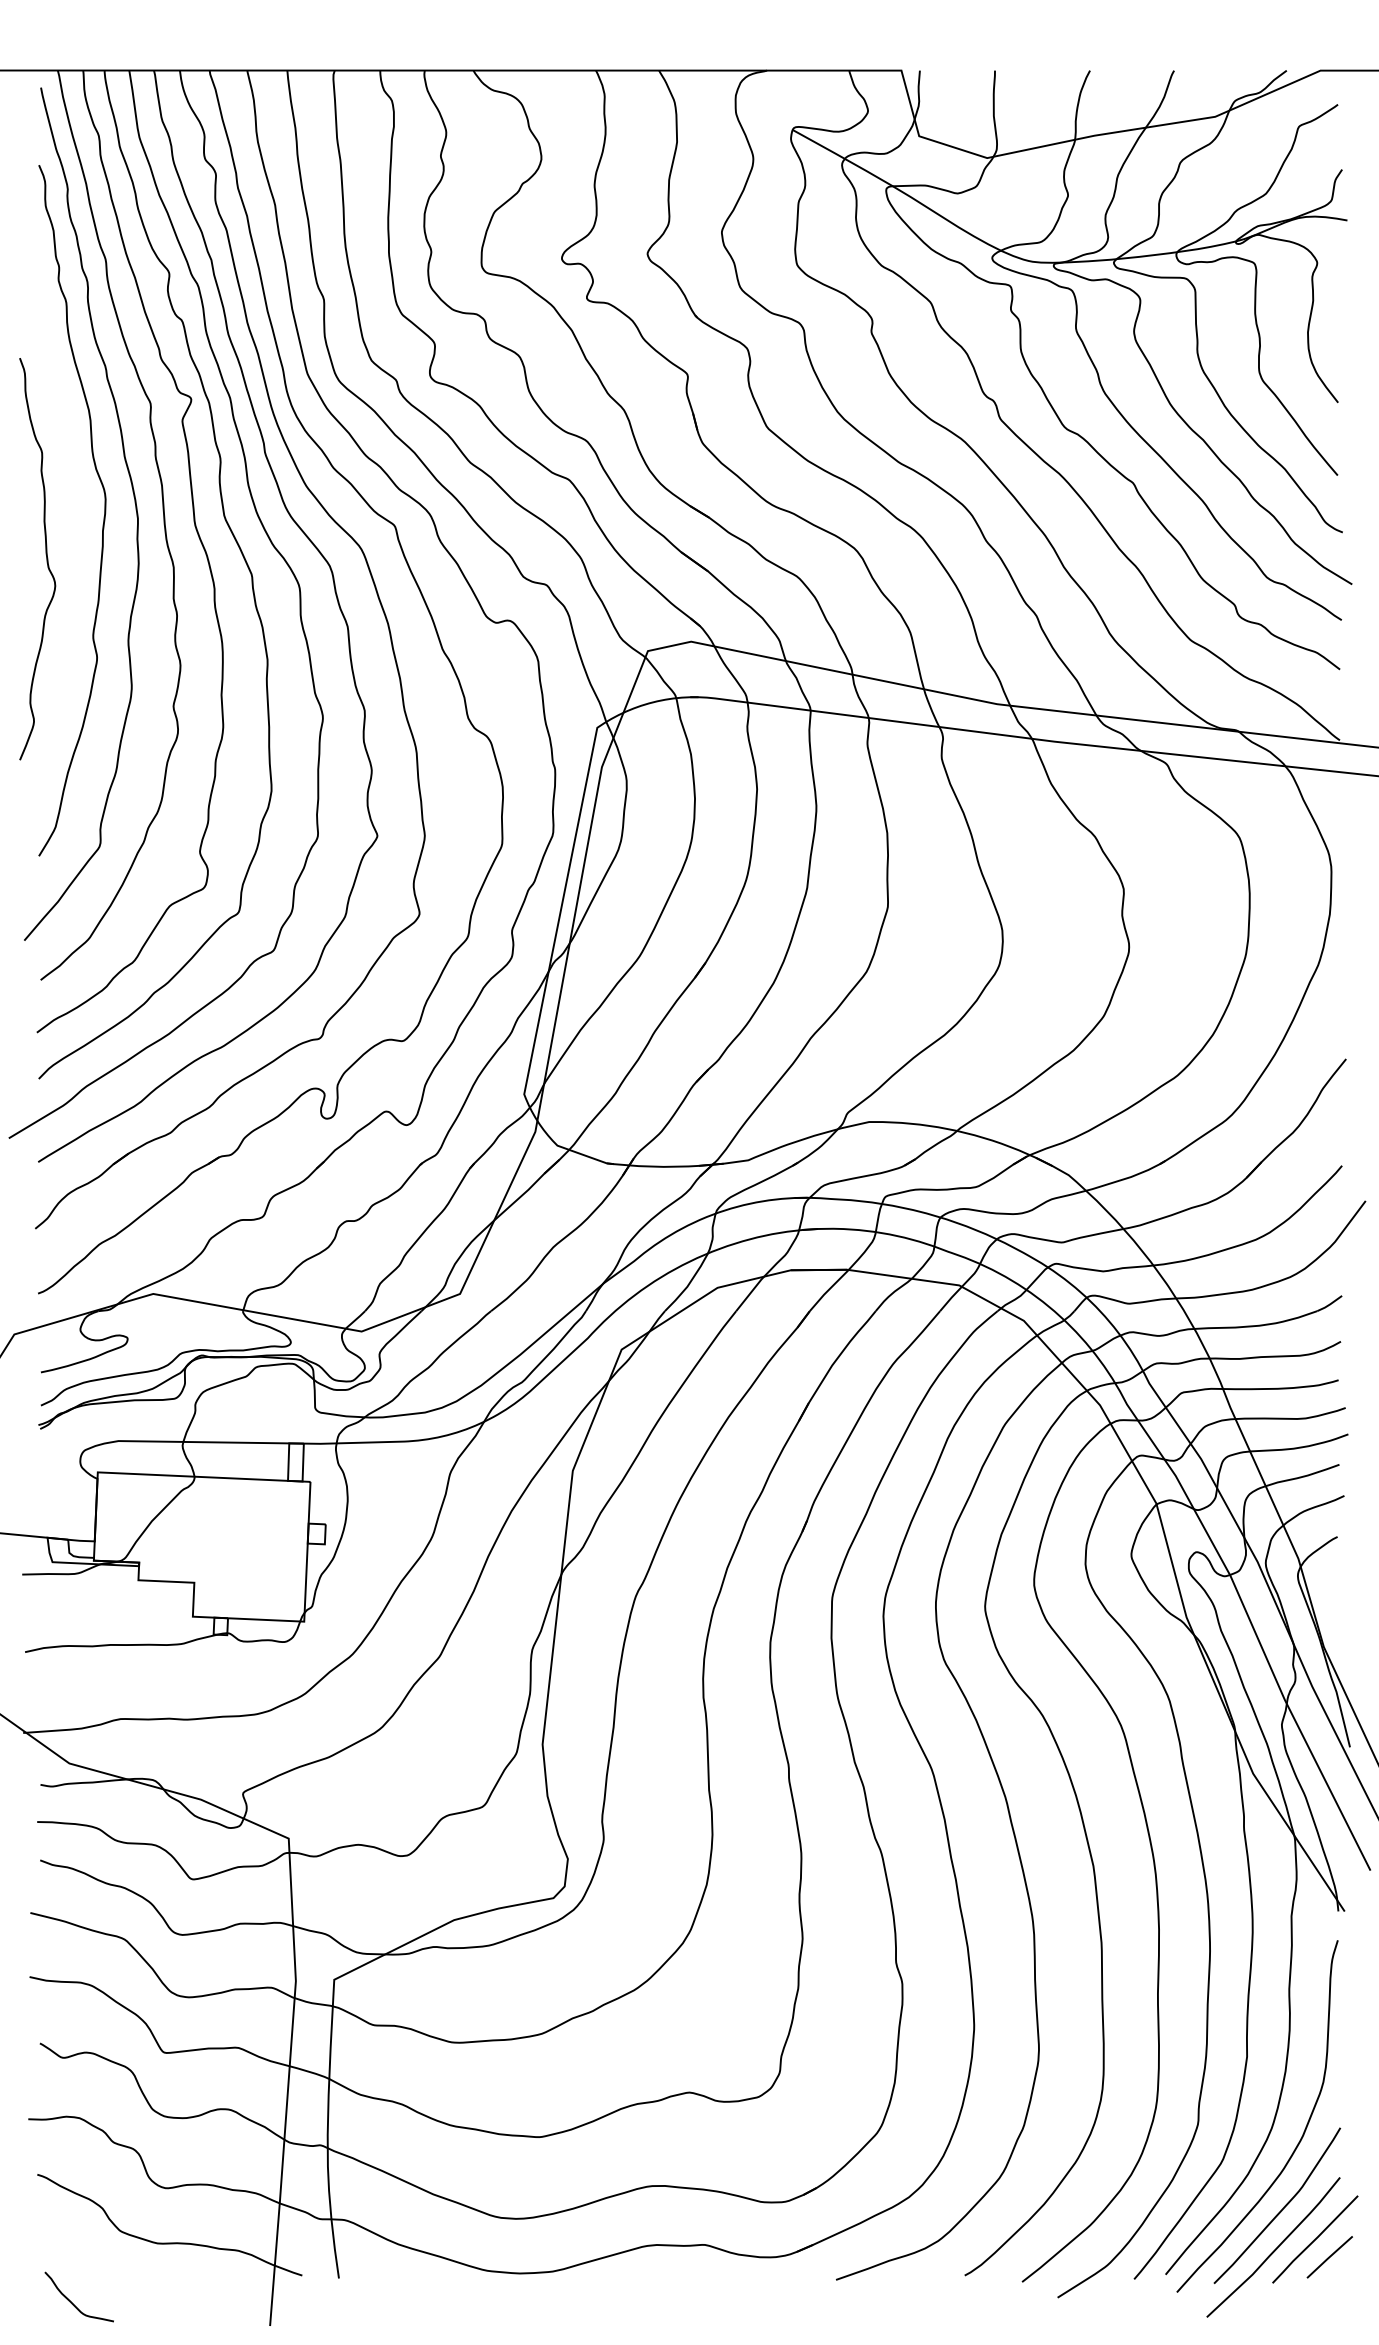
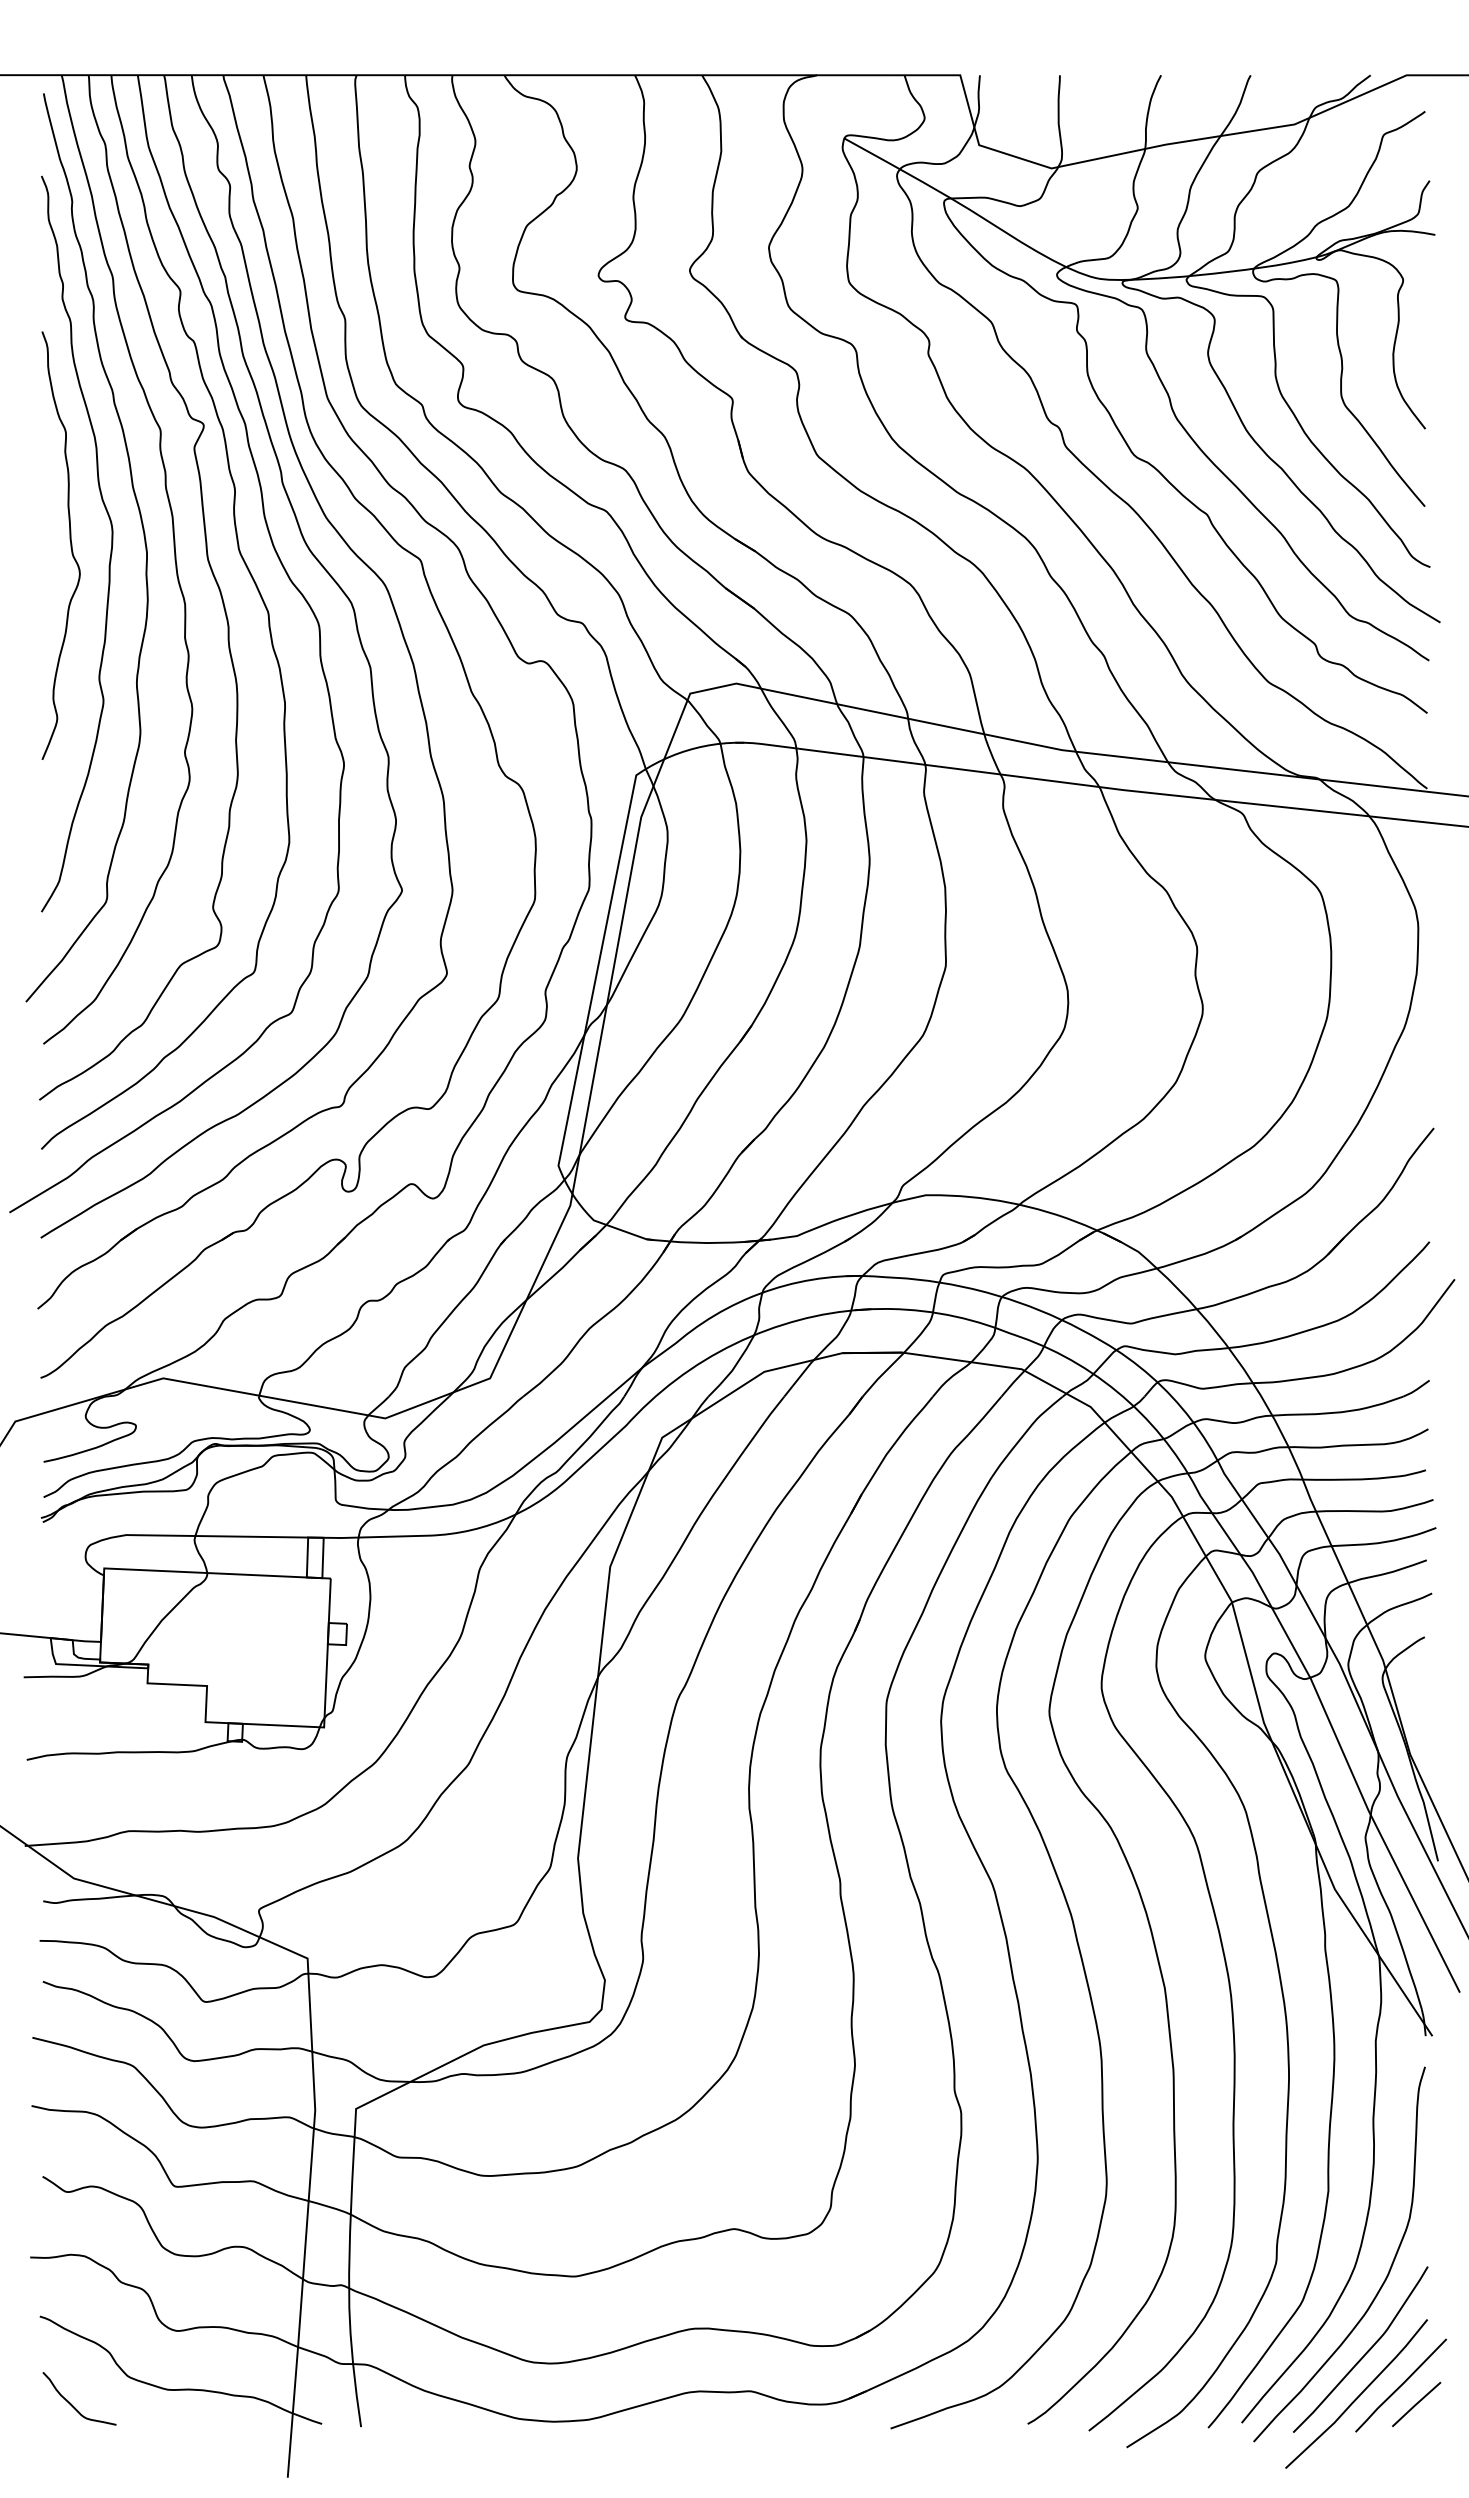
curve: (46, 558) -> (70, 545), moved
curve: (72, 2302) -> (72, 2404), moved

